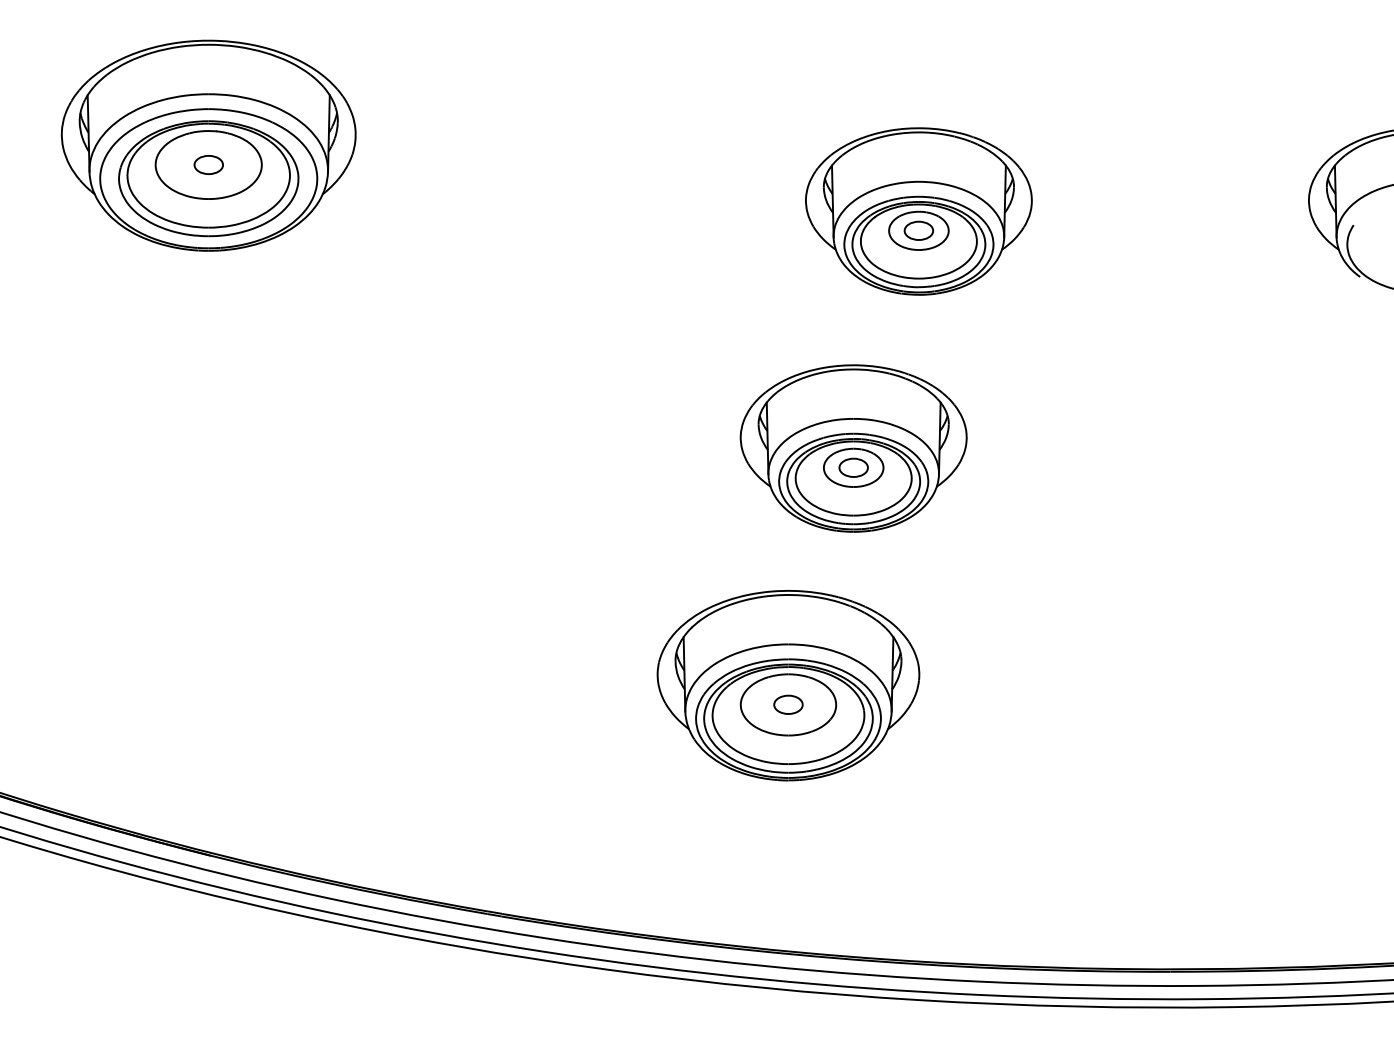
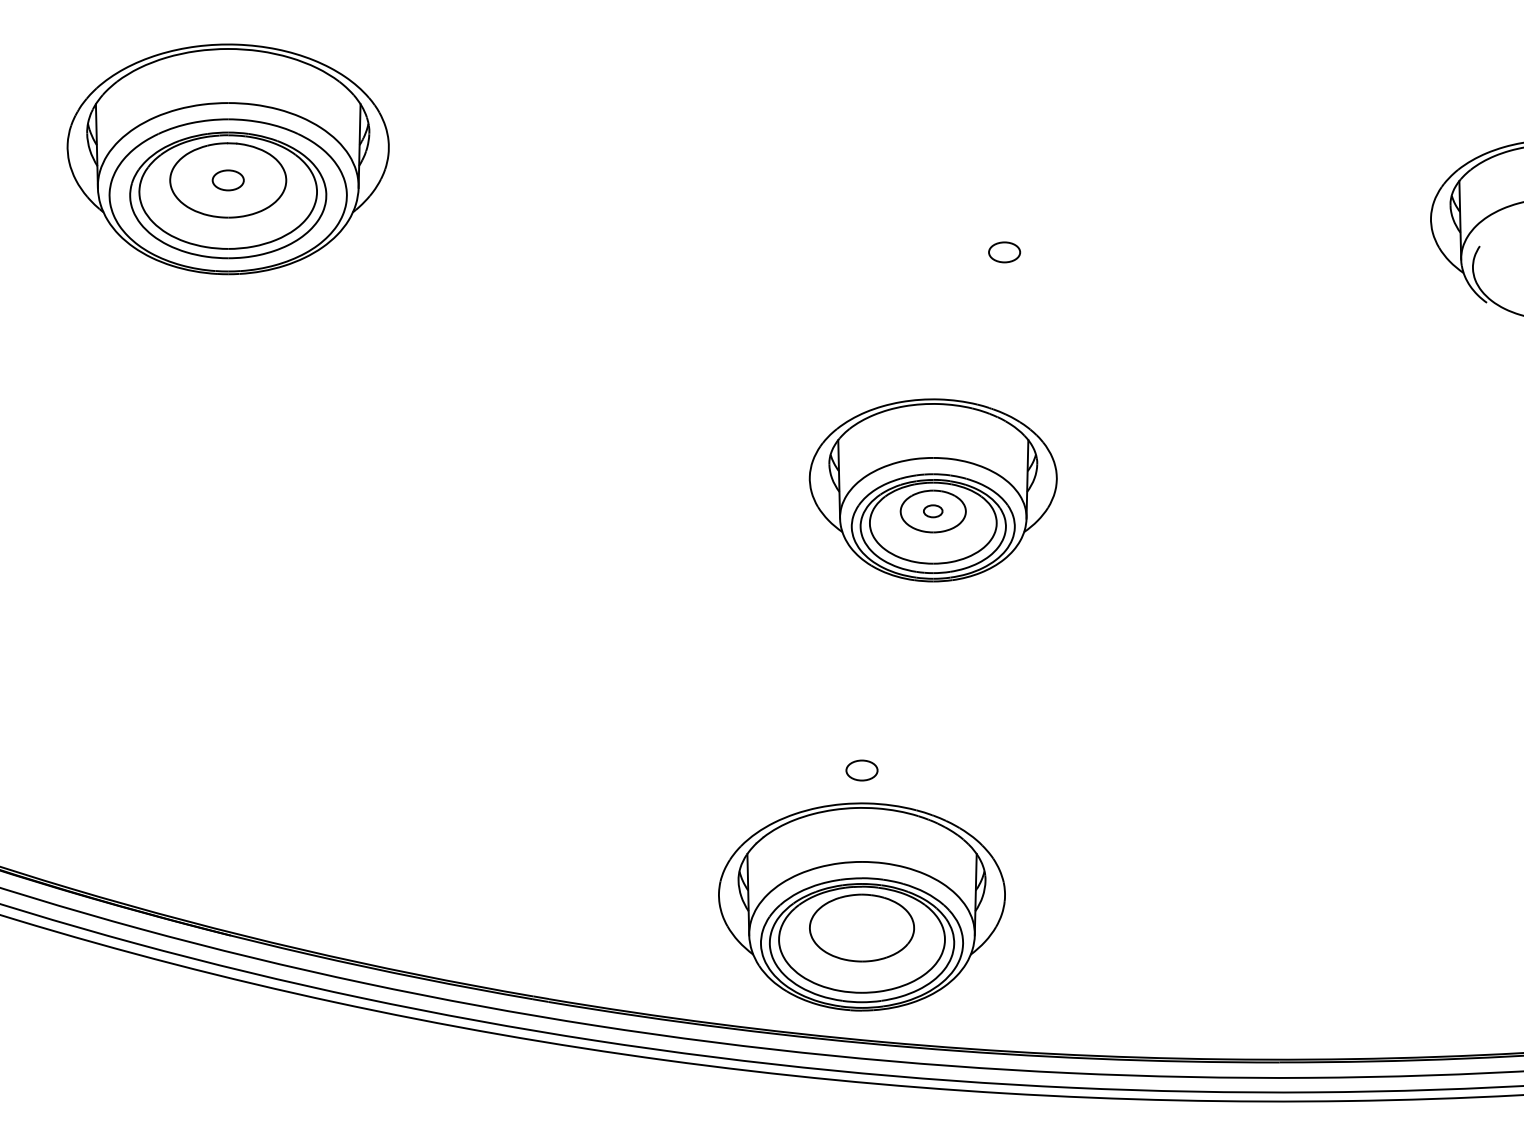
part: (918, 211) -> (1004, 231), removed
part: (853, 467) -> (933, 511), size x0.6
part: (788, 685) -> (862, 906), moved

